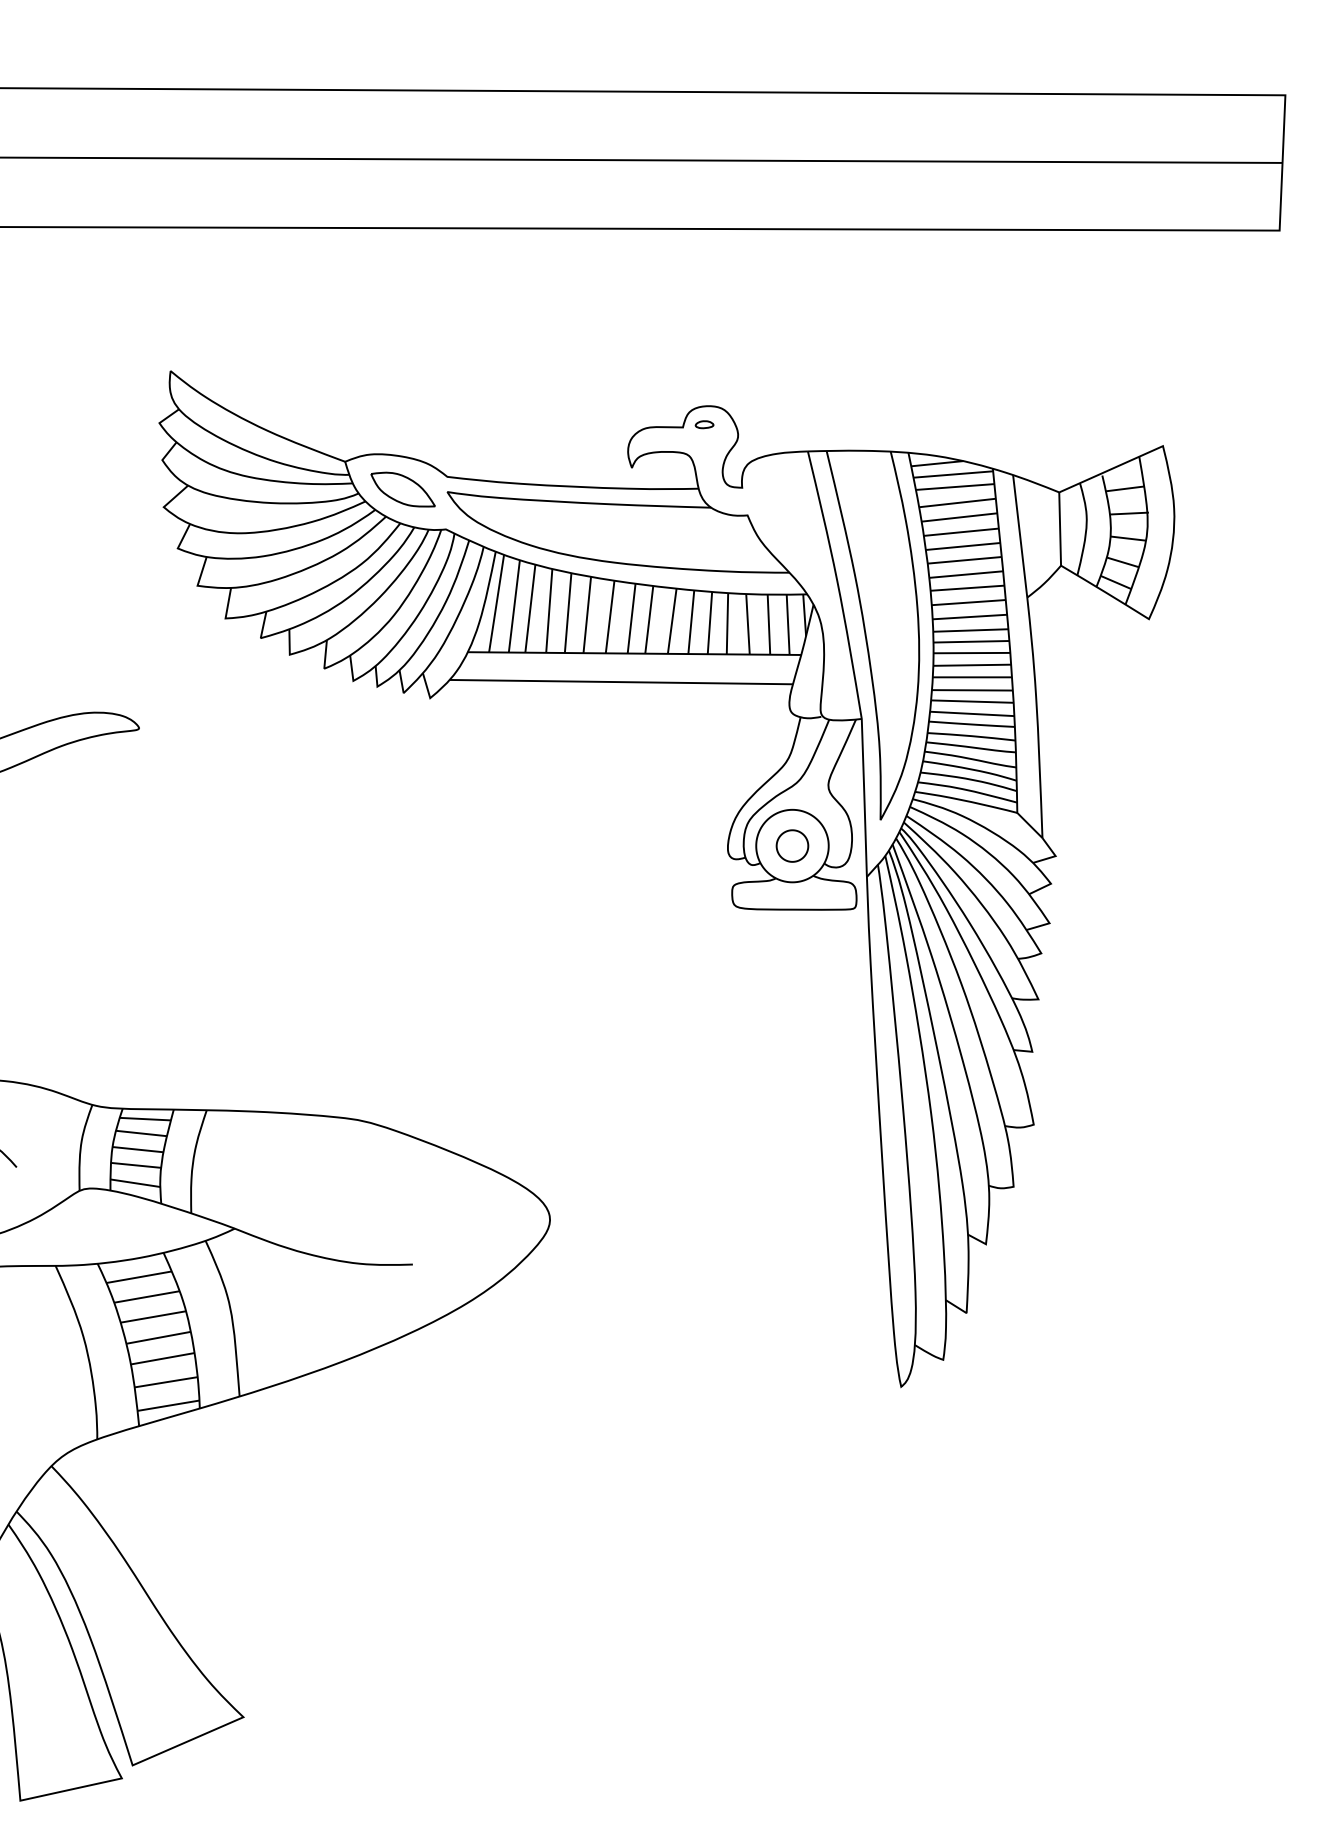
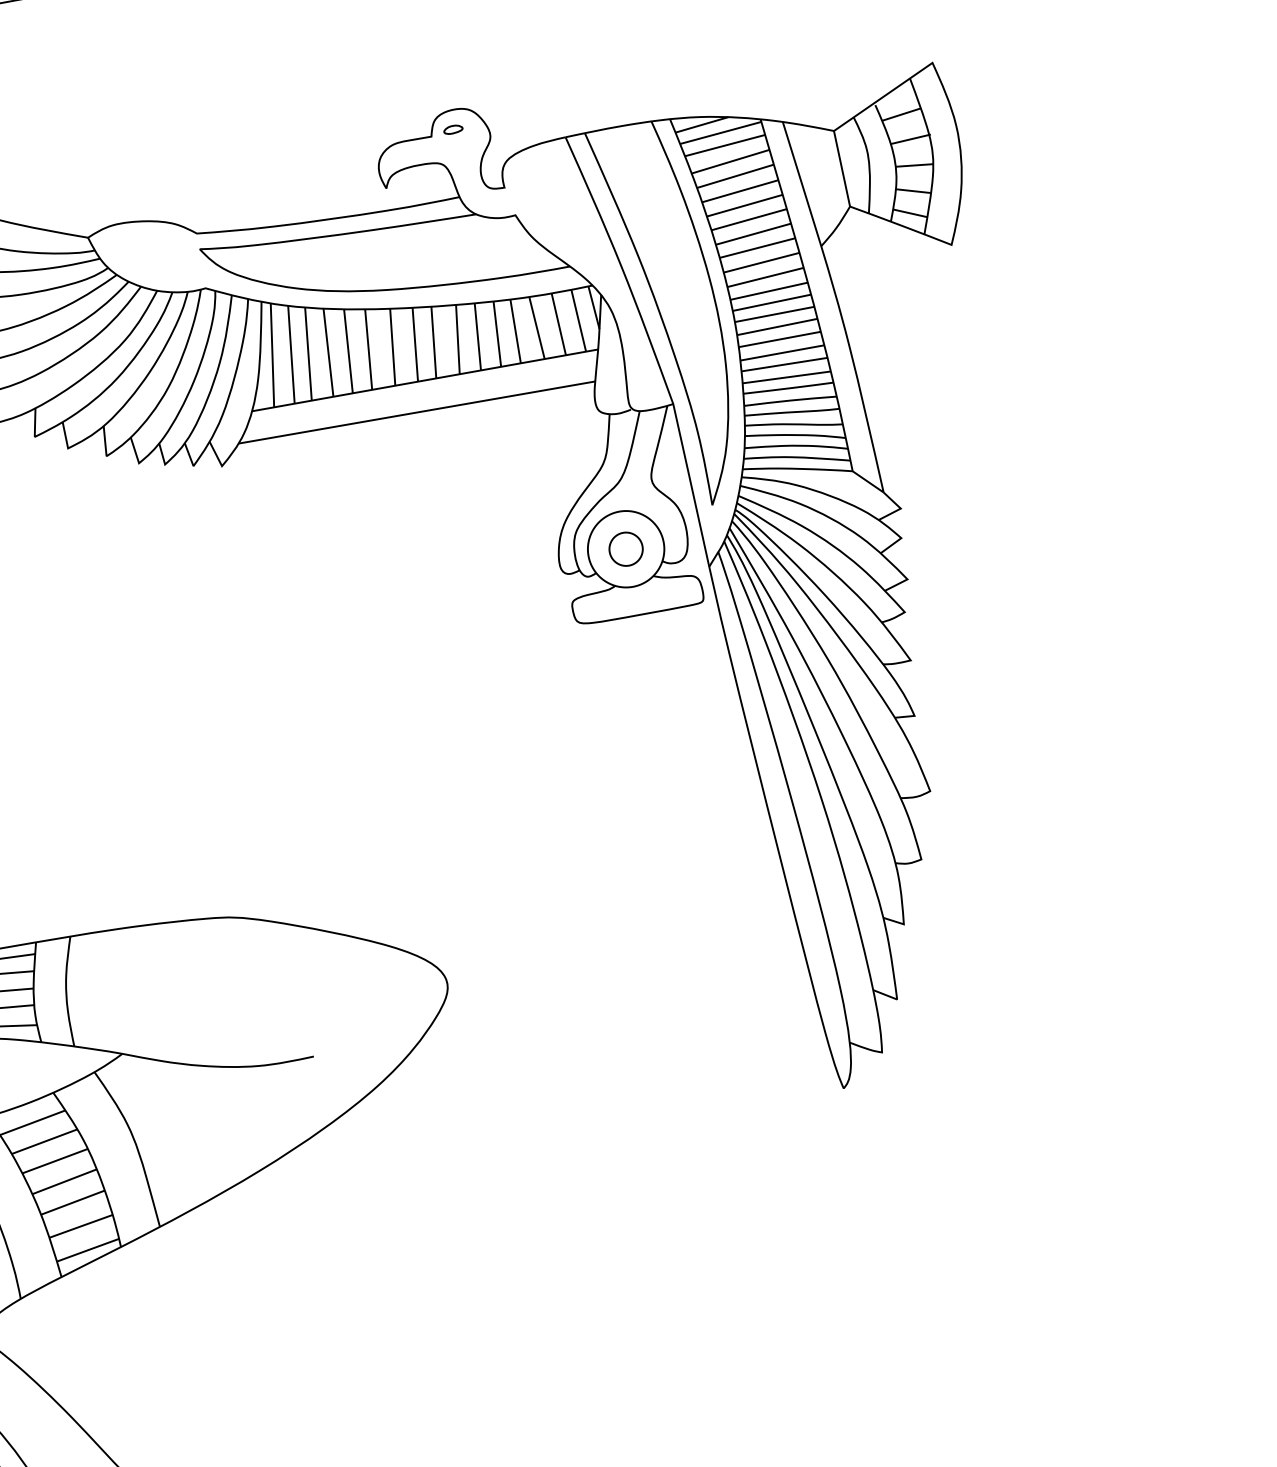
part: (402, 489) -> (152, 255), removed

